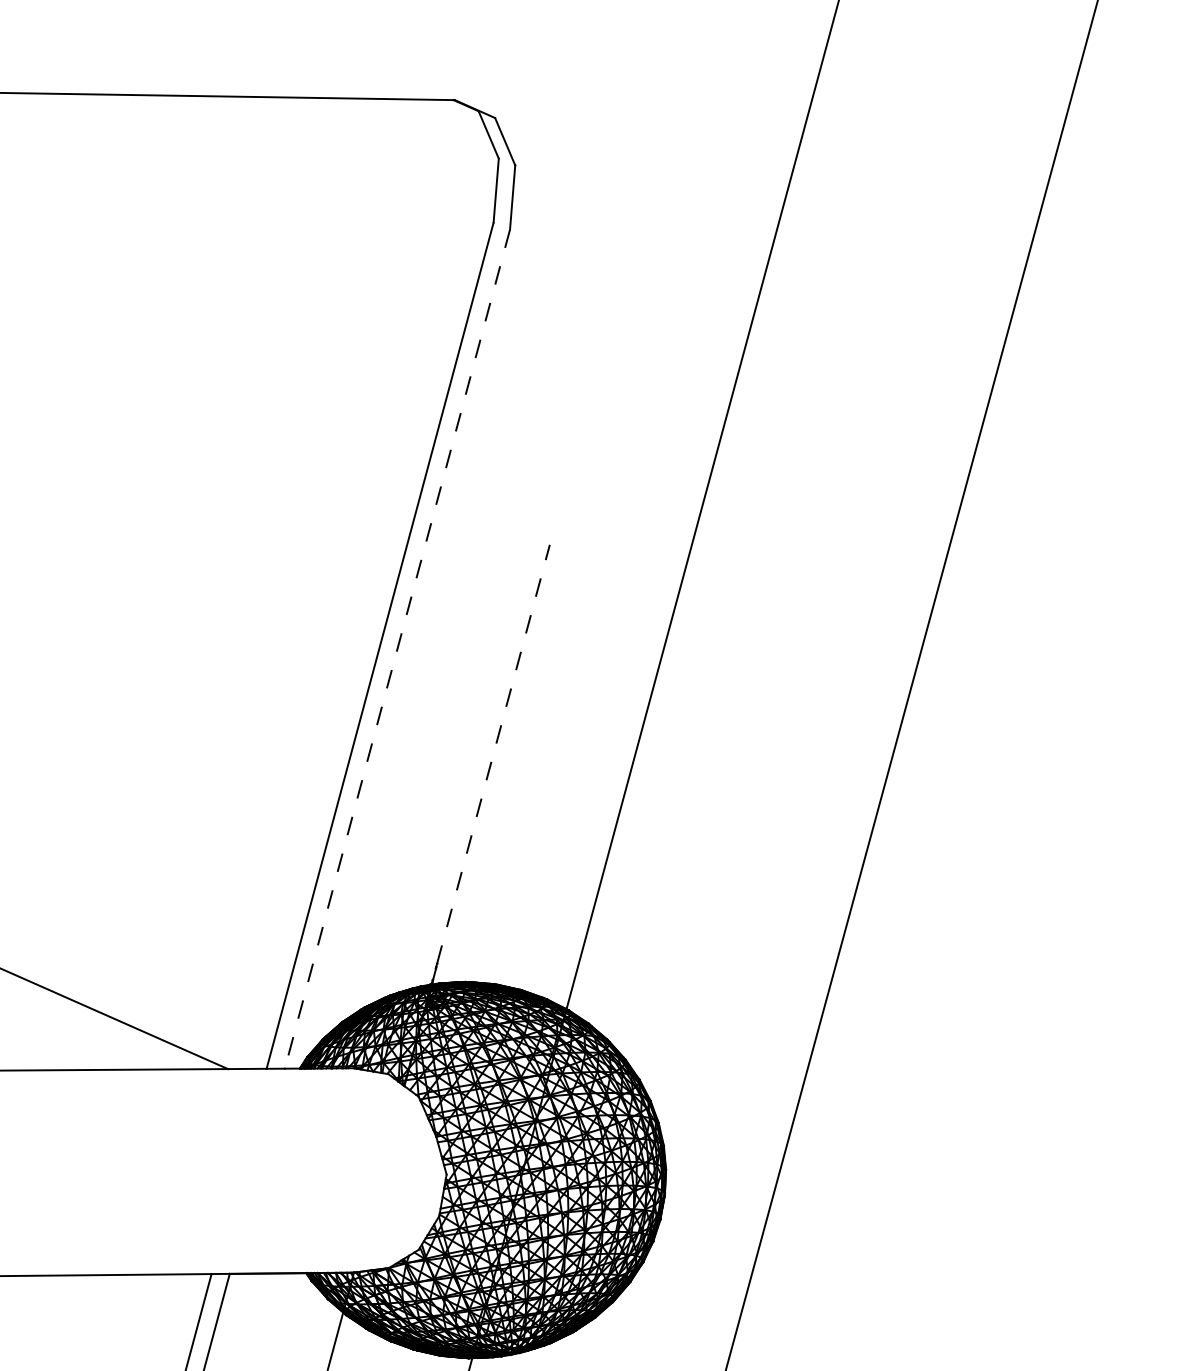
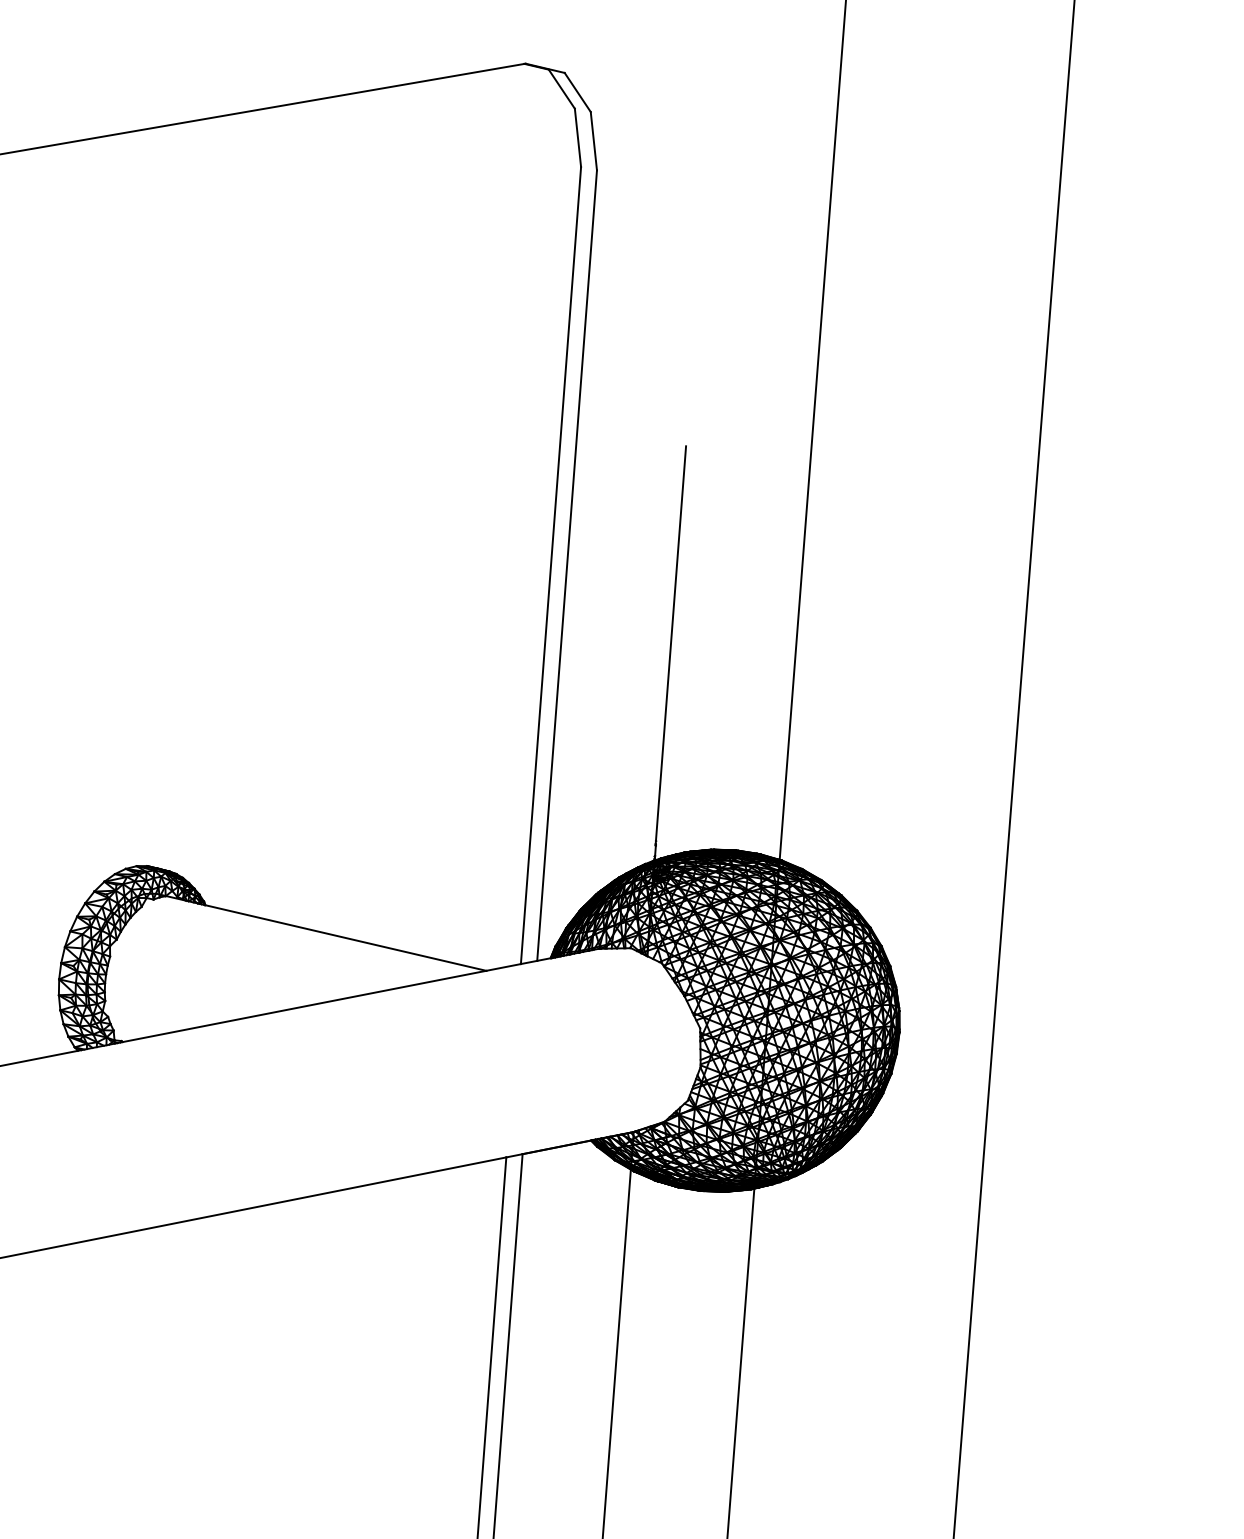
line: (397, 650) -> (567, 566), dashed -> solid
line: (494, 754) -> (671, 643), dashed -> solid

